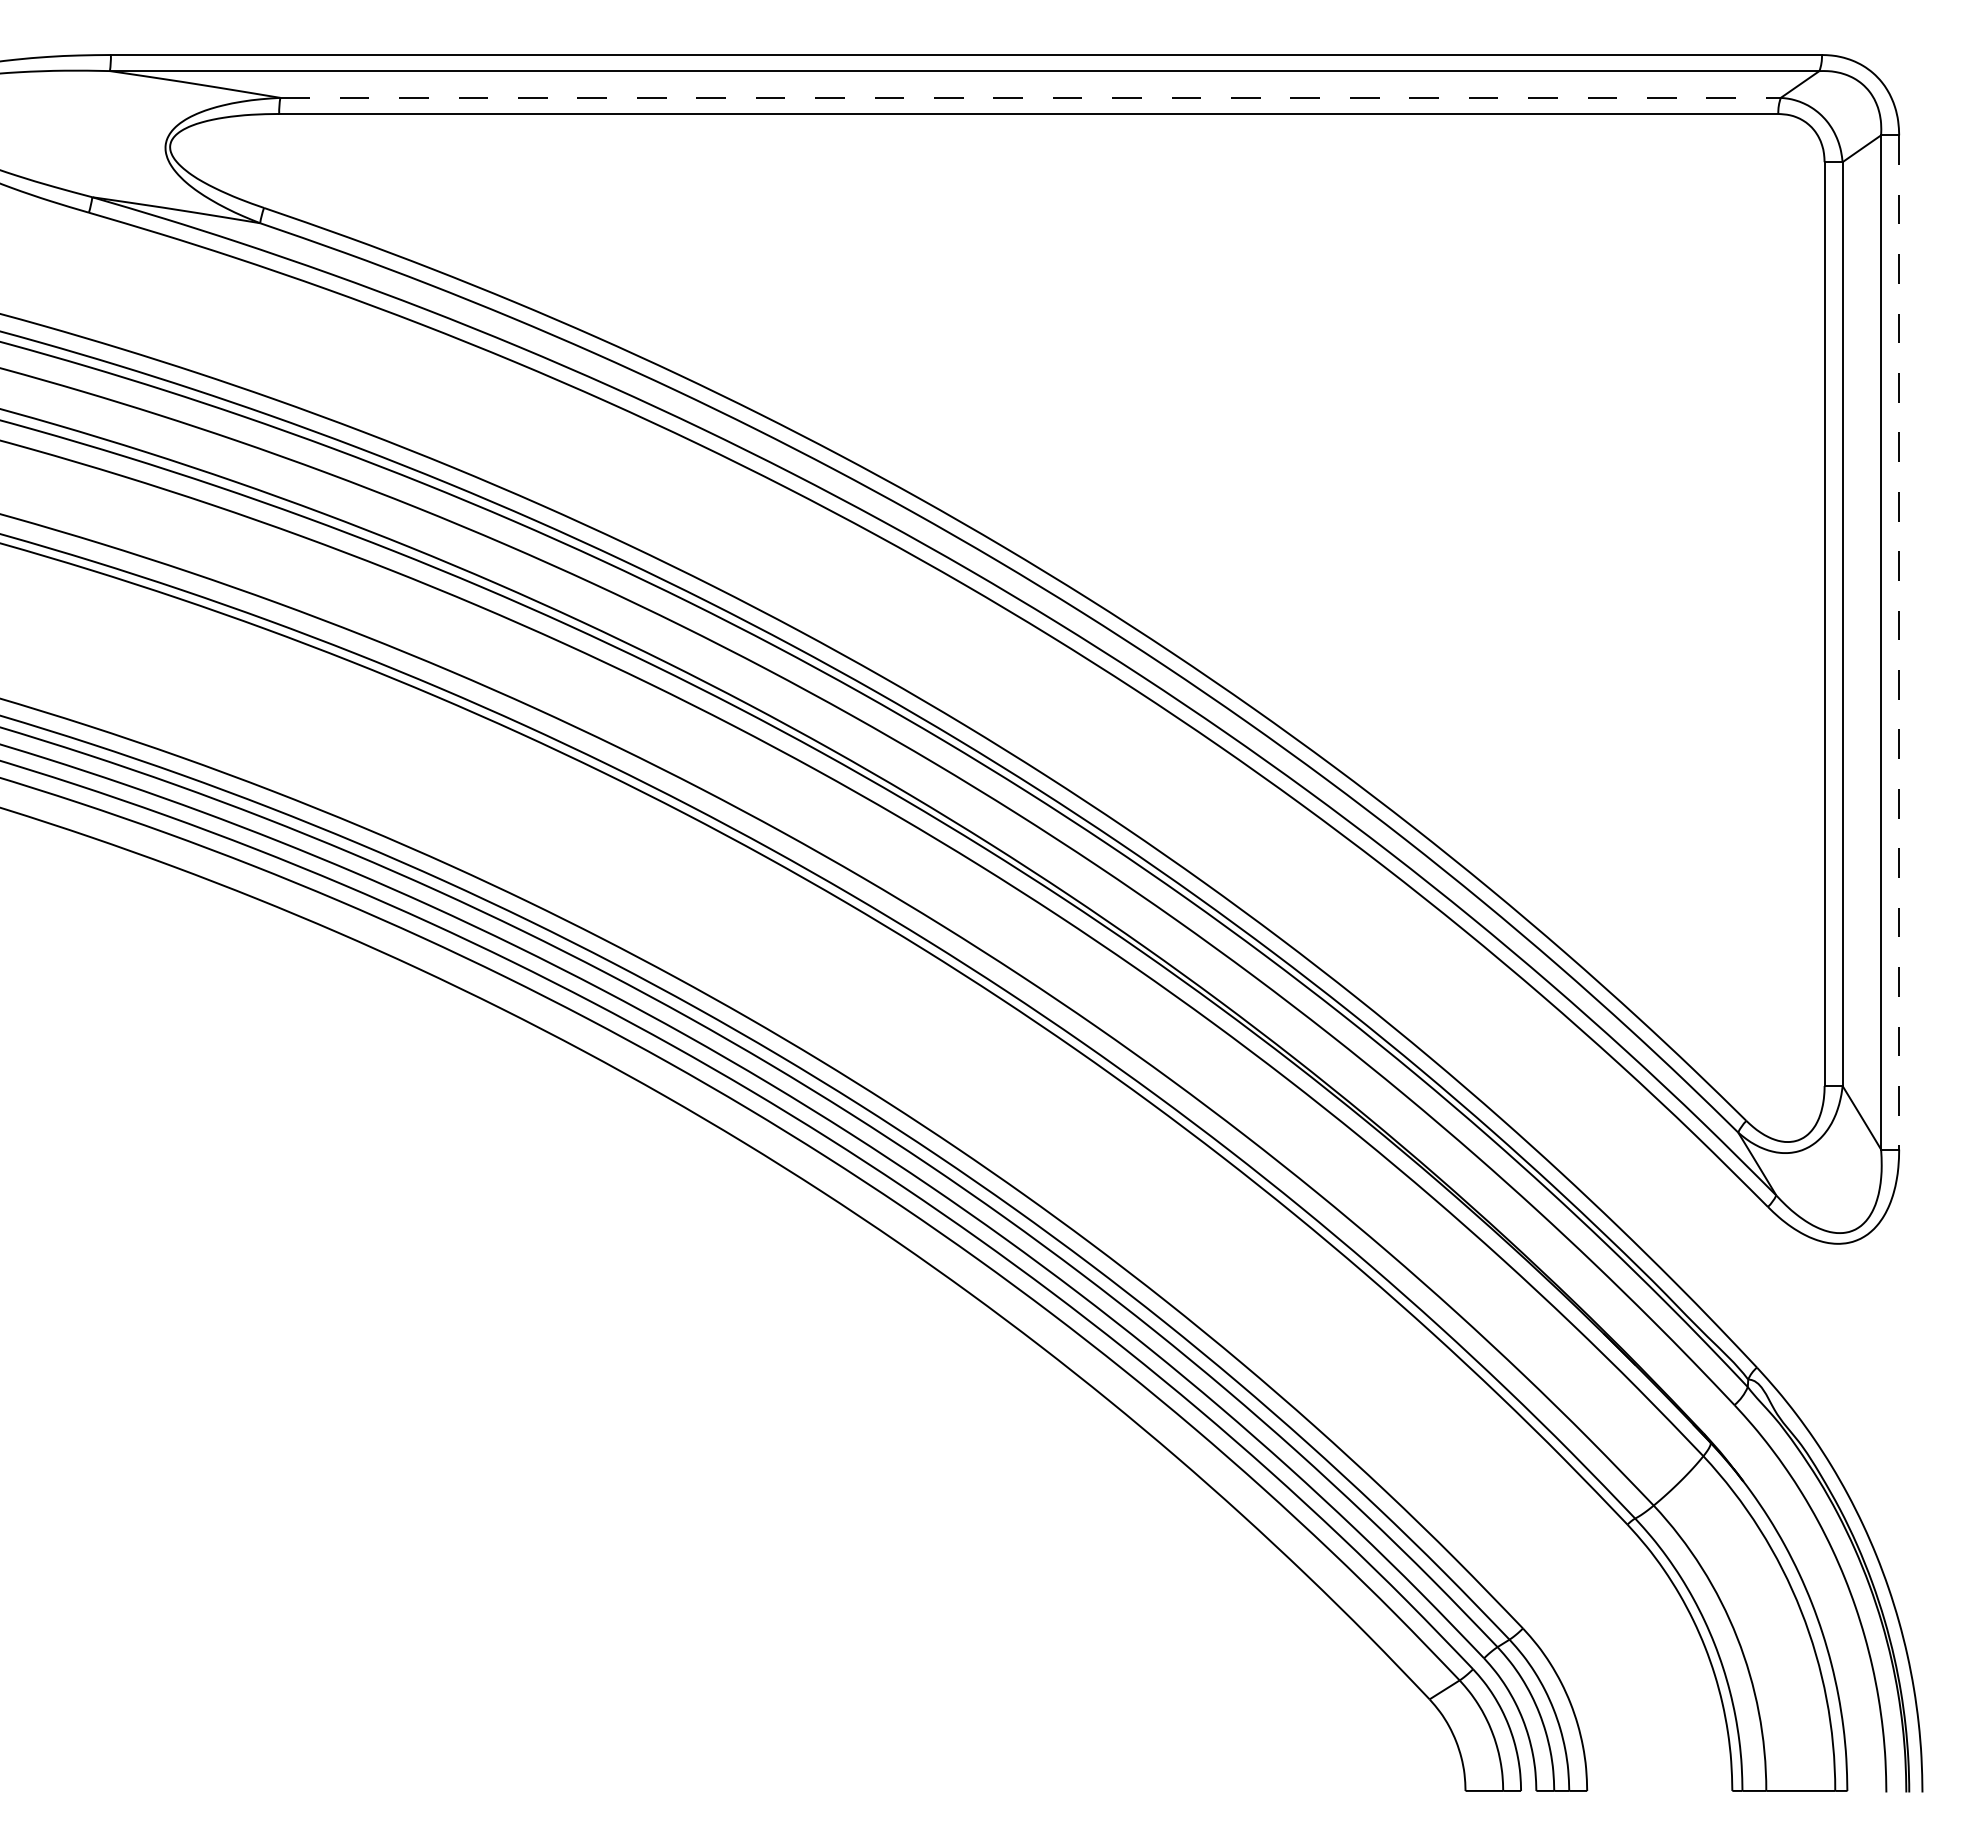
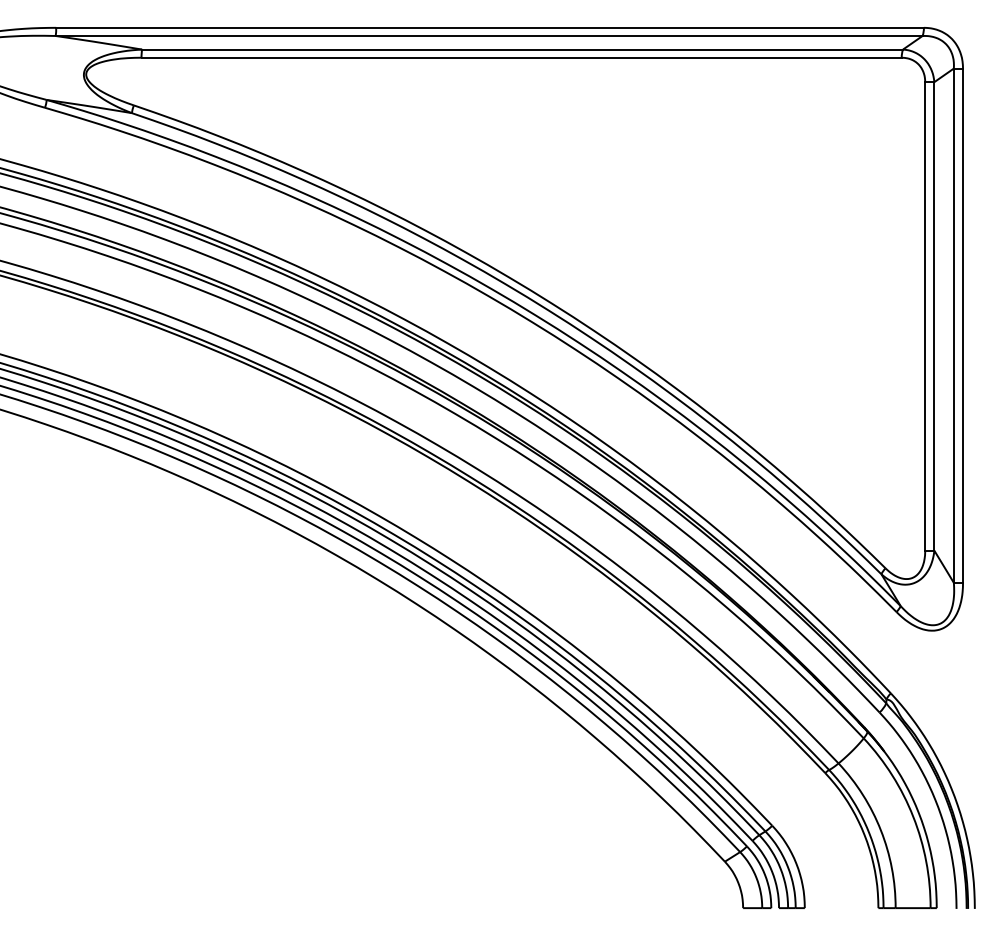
line: (1032, 97) -> (523, 49), dashed -> solid
line: (1900, 643) -> (963, 326), dashed -> solid

